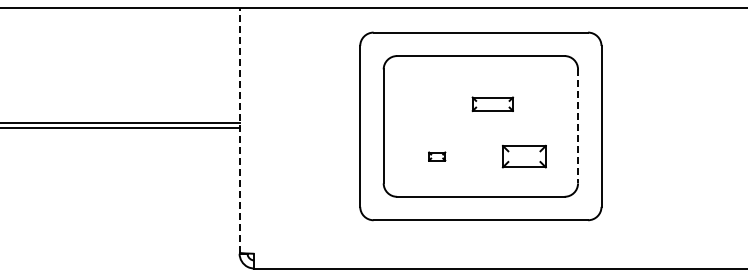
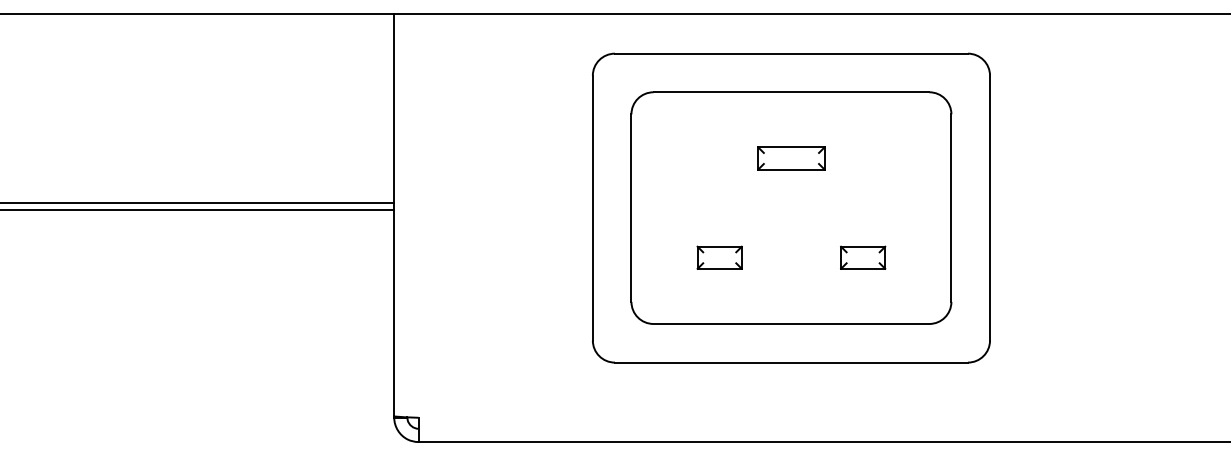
part: (492, 103) -> (790, 157), moved
line: (578, 126) -> (952, 208), dashed -> solid
line: (239, 130) -> (394, 214), dashed -> solid
part: (436, 156) -> (718, 257), size x1.67
part: (524, 156) -> (863, 257), size x0.62

